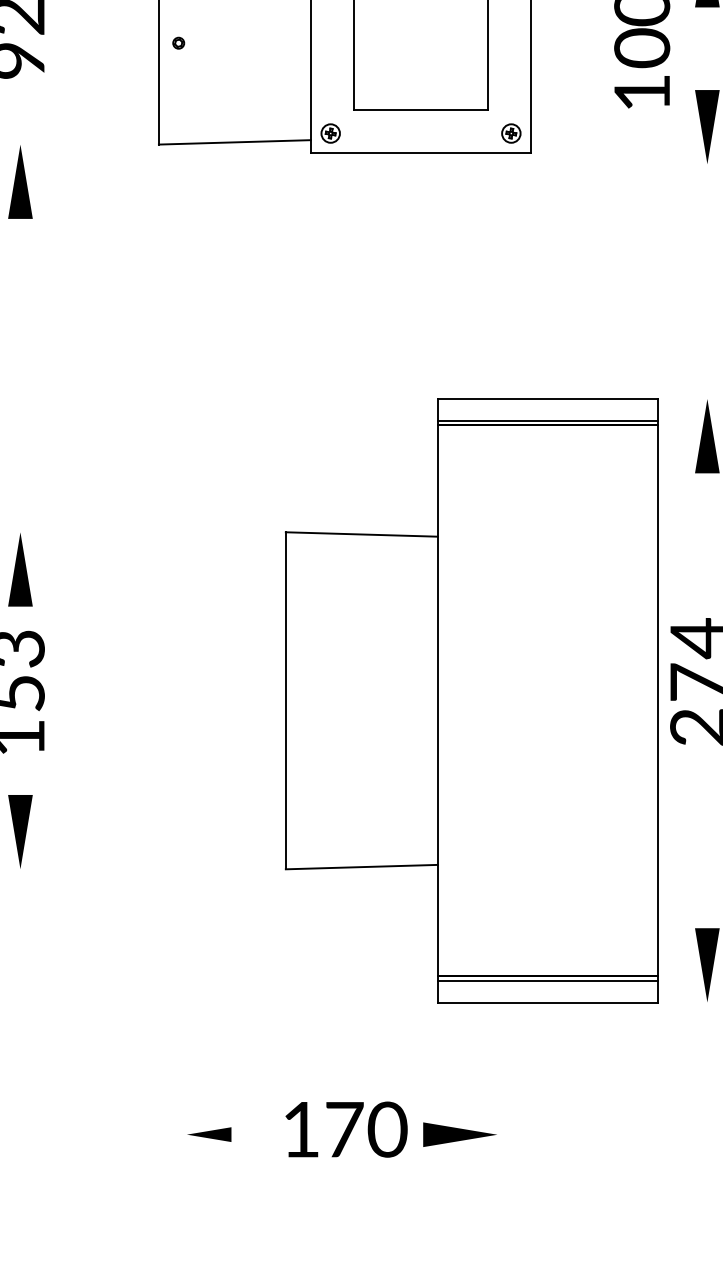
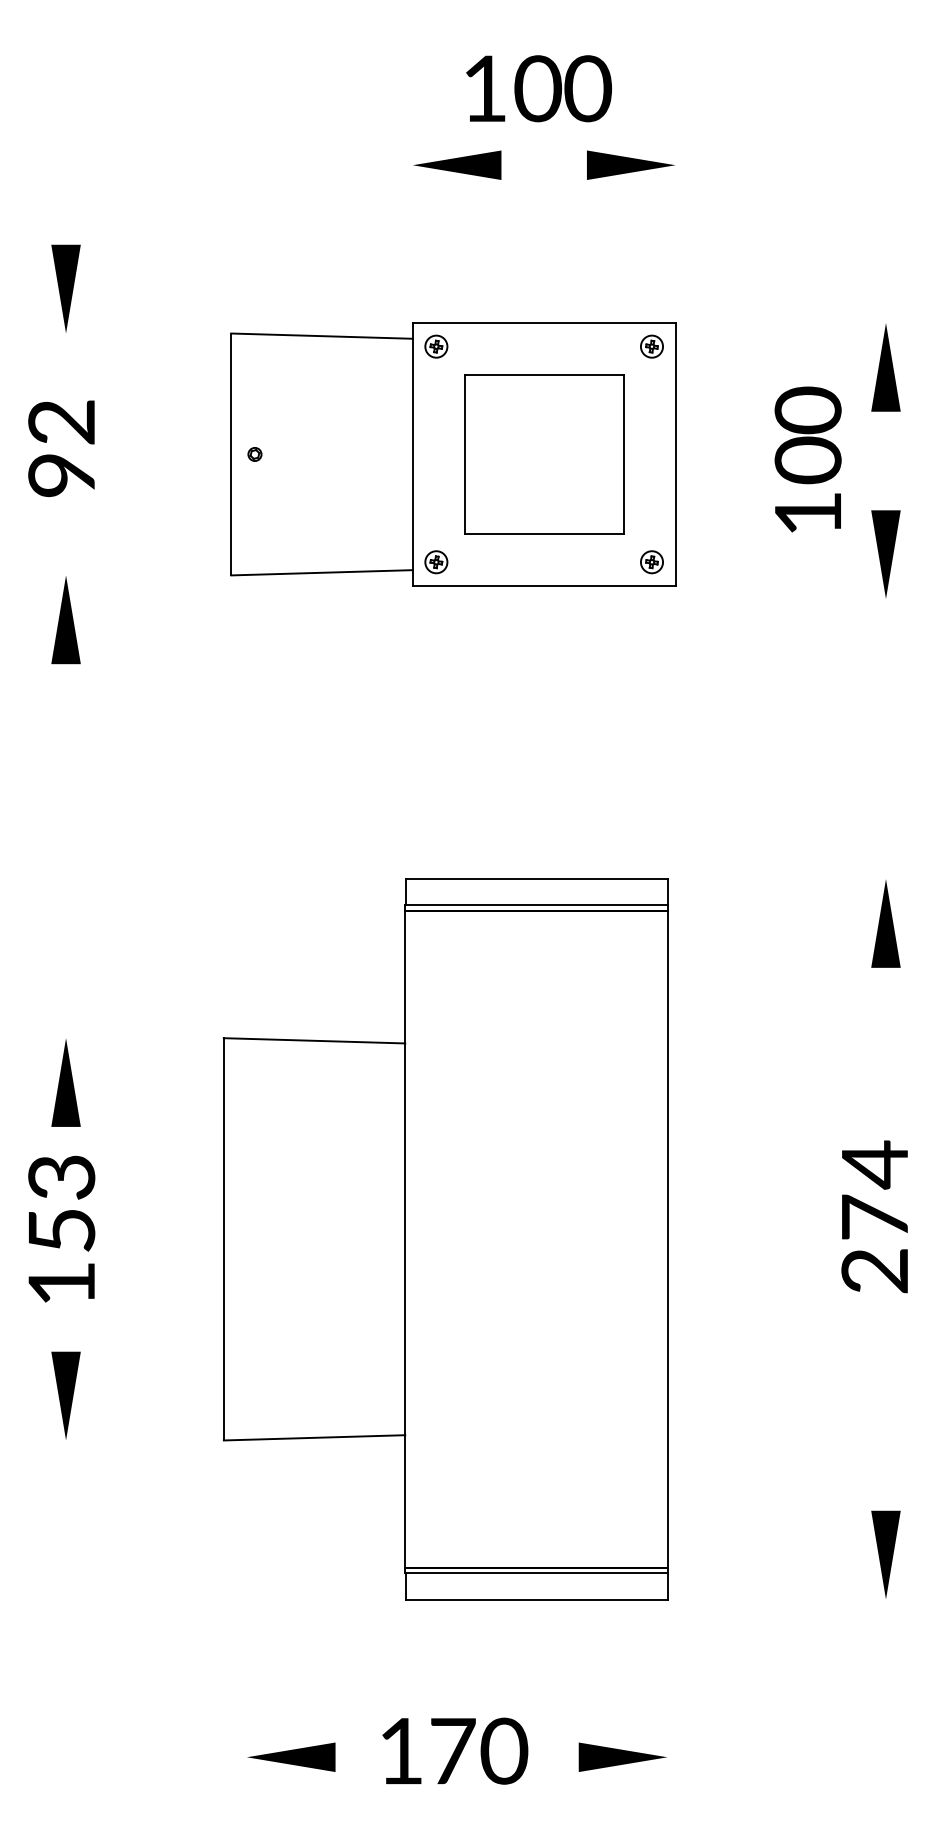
part: (471, 700) -> (445, 1239), moved
part: (209, 1134) -> (291, 1756), size x1.67
part: (459, 1134) -> (622, 1756), moved

